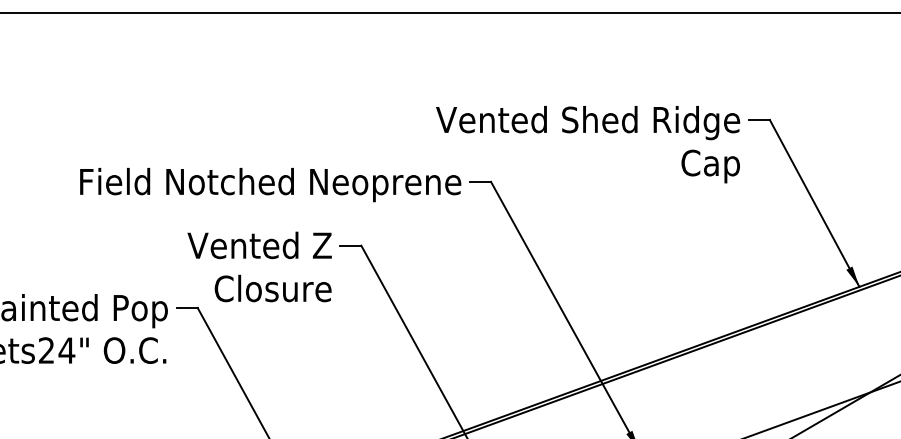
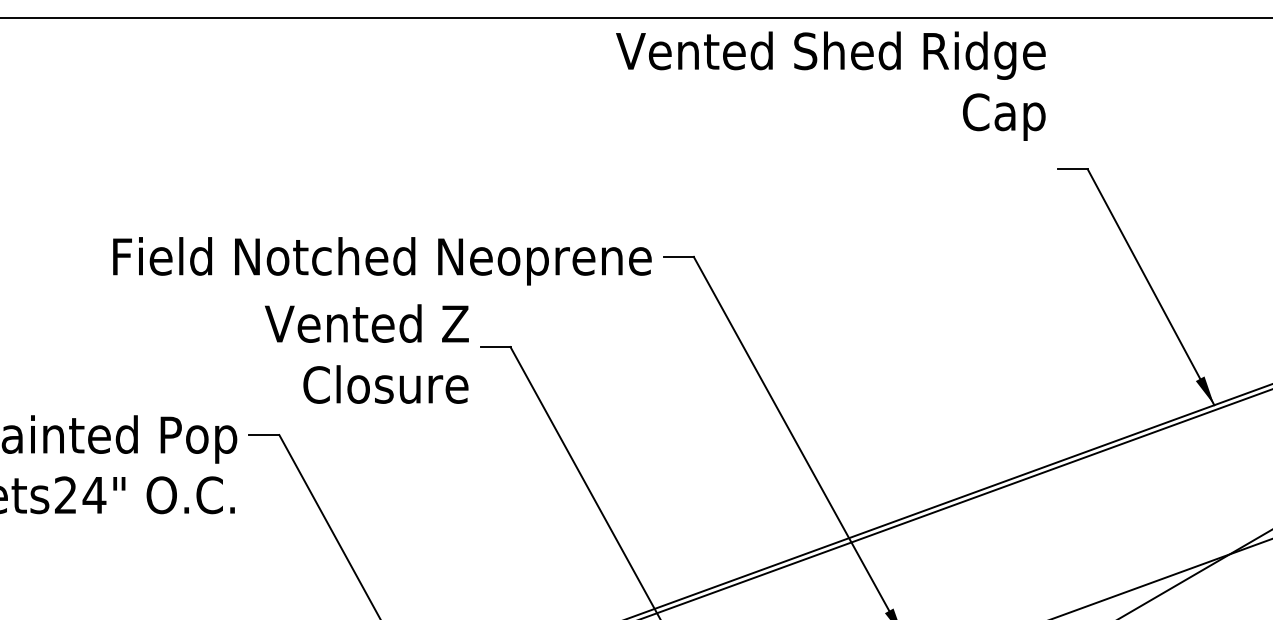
text: (587, 144) -> (830, 85), moved
text: (259, 266) -> (366, 353), moved

